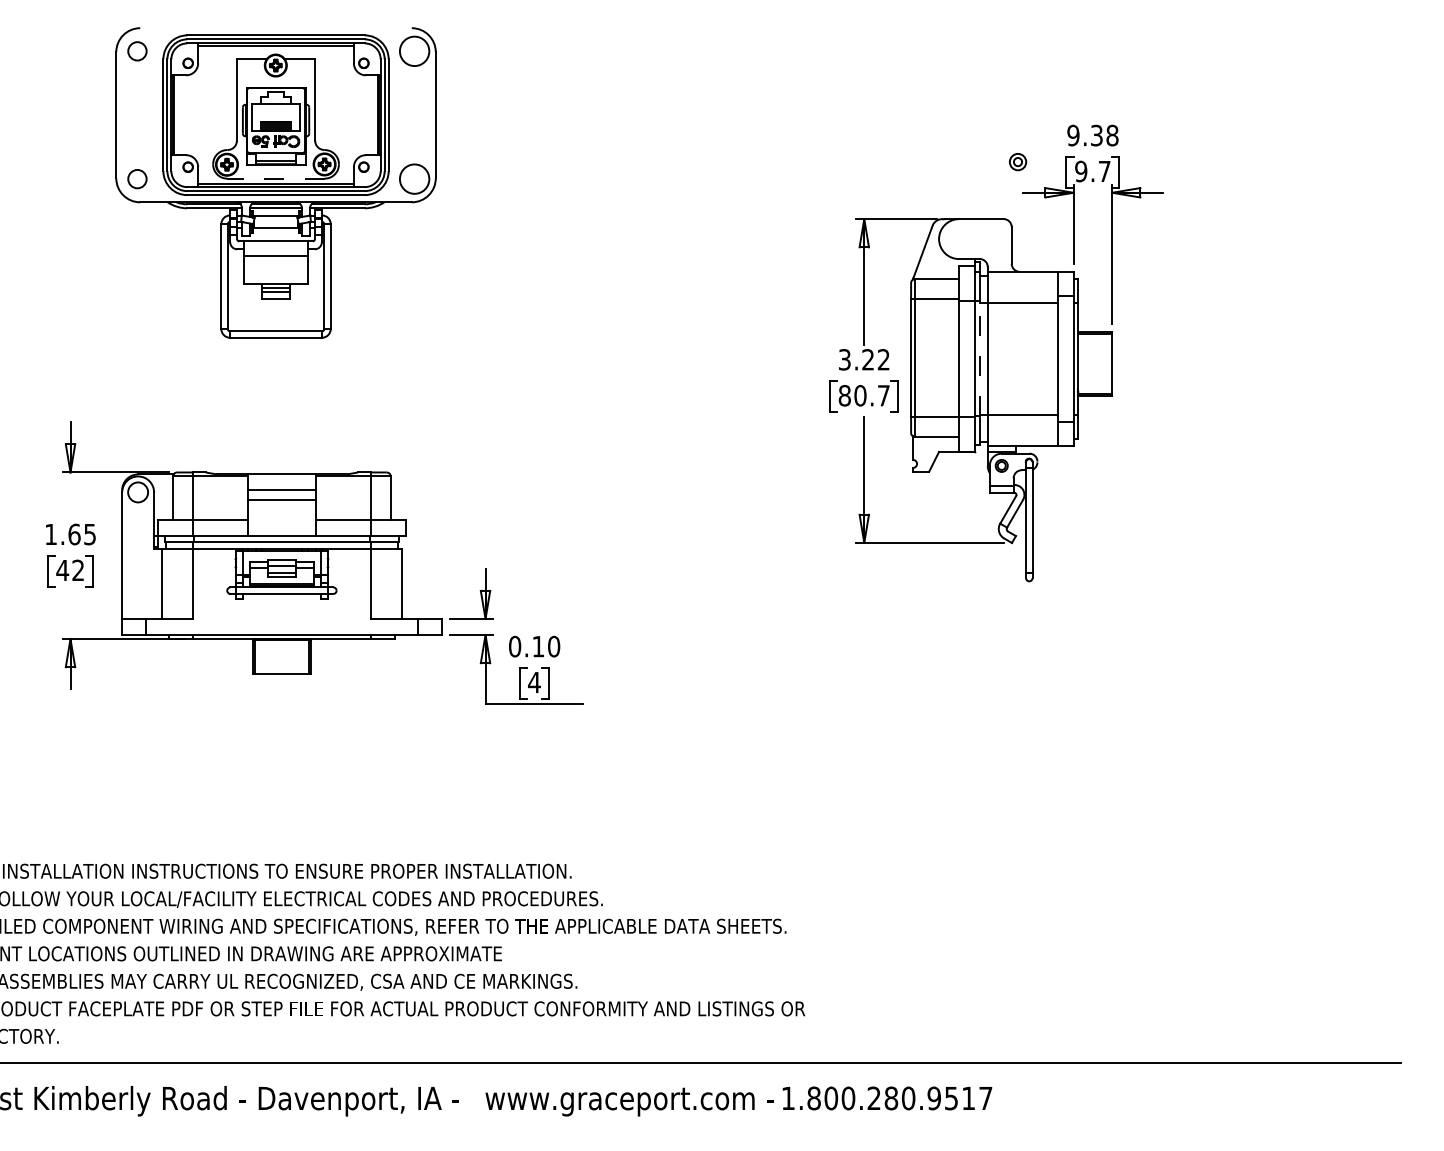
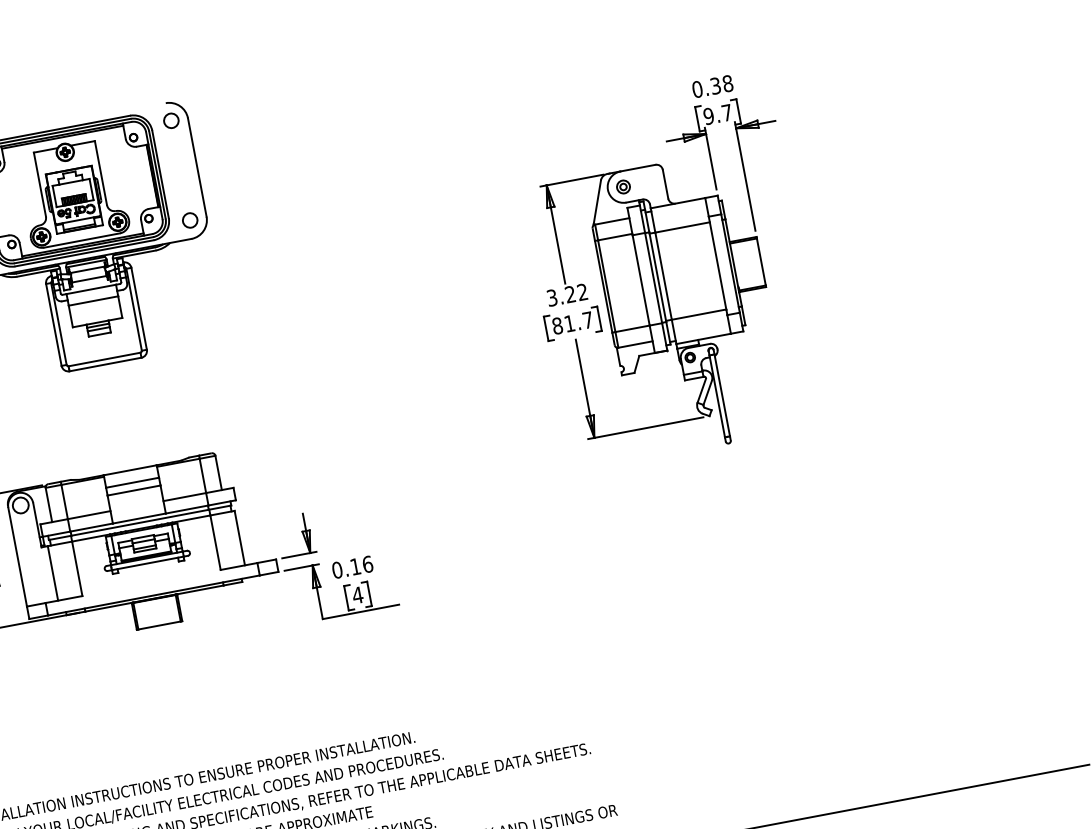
circle: (414, 51) -> (171, 120), size x0.62
text: (1073, 135) -> (697, 89), 9.38 -> 0.38
part: (1018, 162) -> (623, 187), moved
line: (276, 178) -> (82, 240), dashed -> solid
circle: (414, 178) -> (190, 219), size x0.62
line: (980, 358) -> (657, 276), dashed -> solid
text: (860, 395) -> (569, 323), 80.7 -> 81.7
text: (554, 646) -> (368, 564), 0.10 -> 0.16

